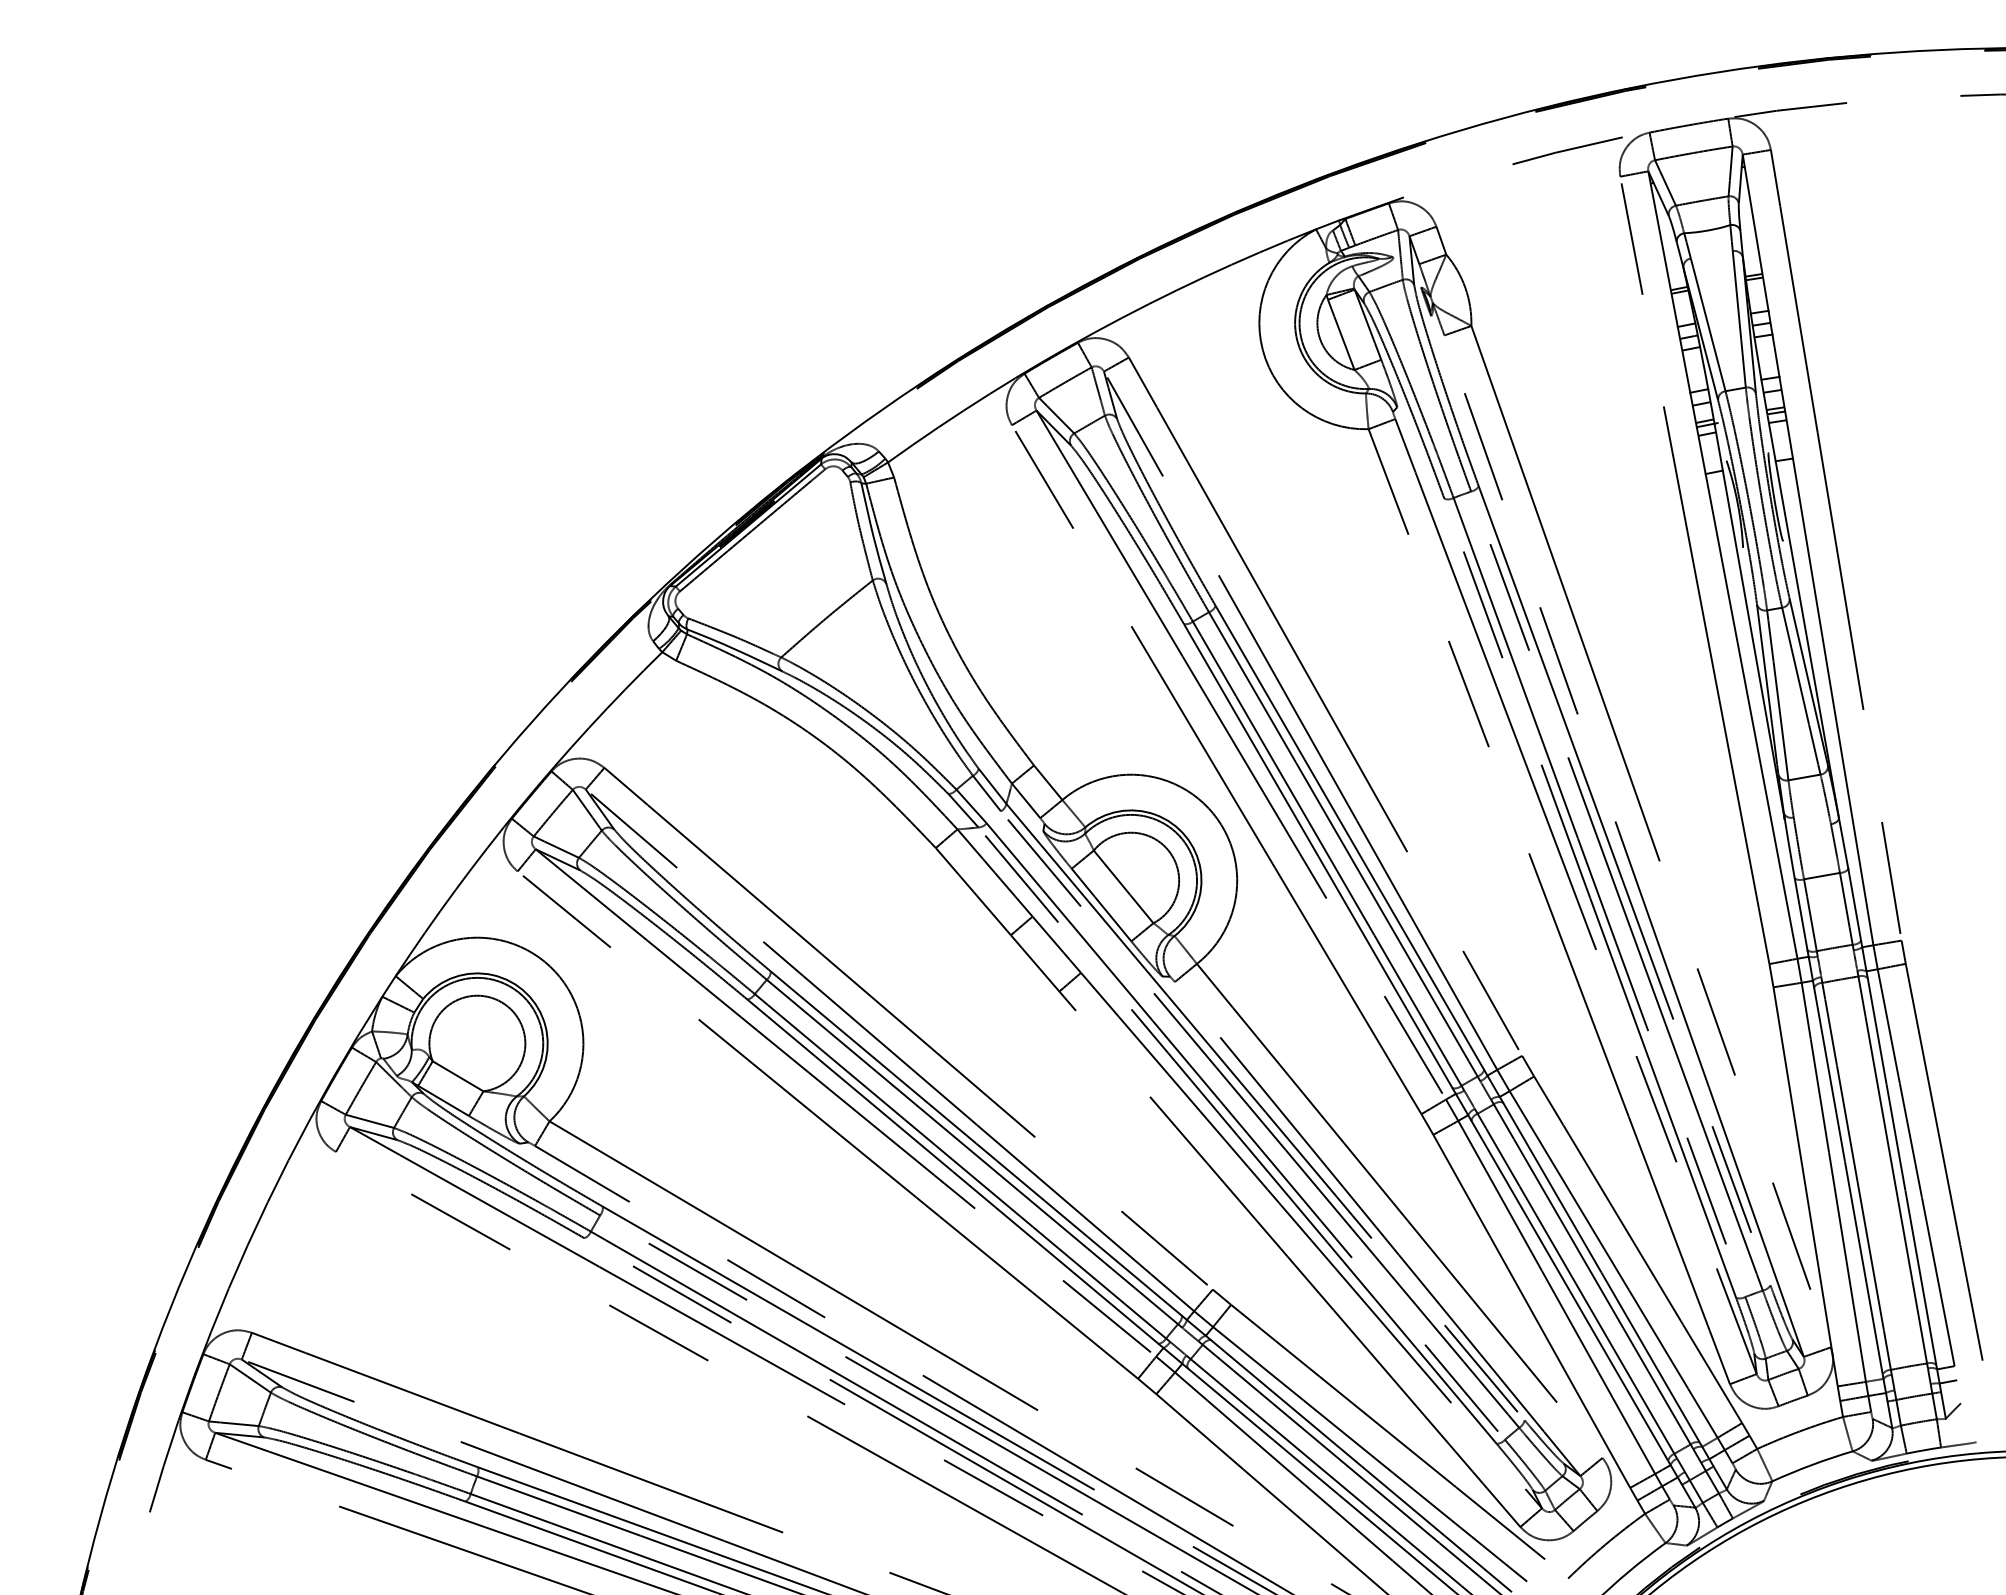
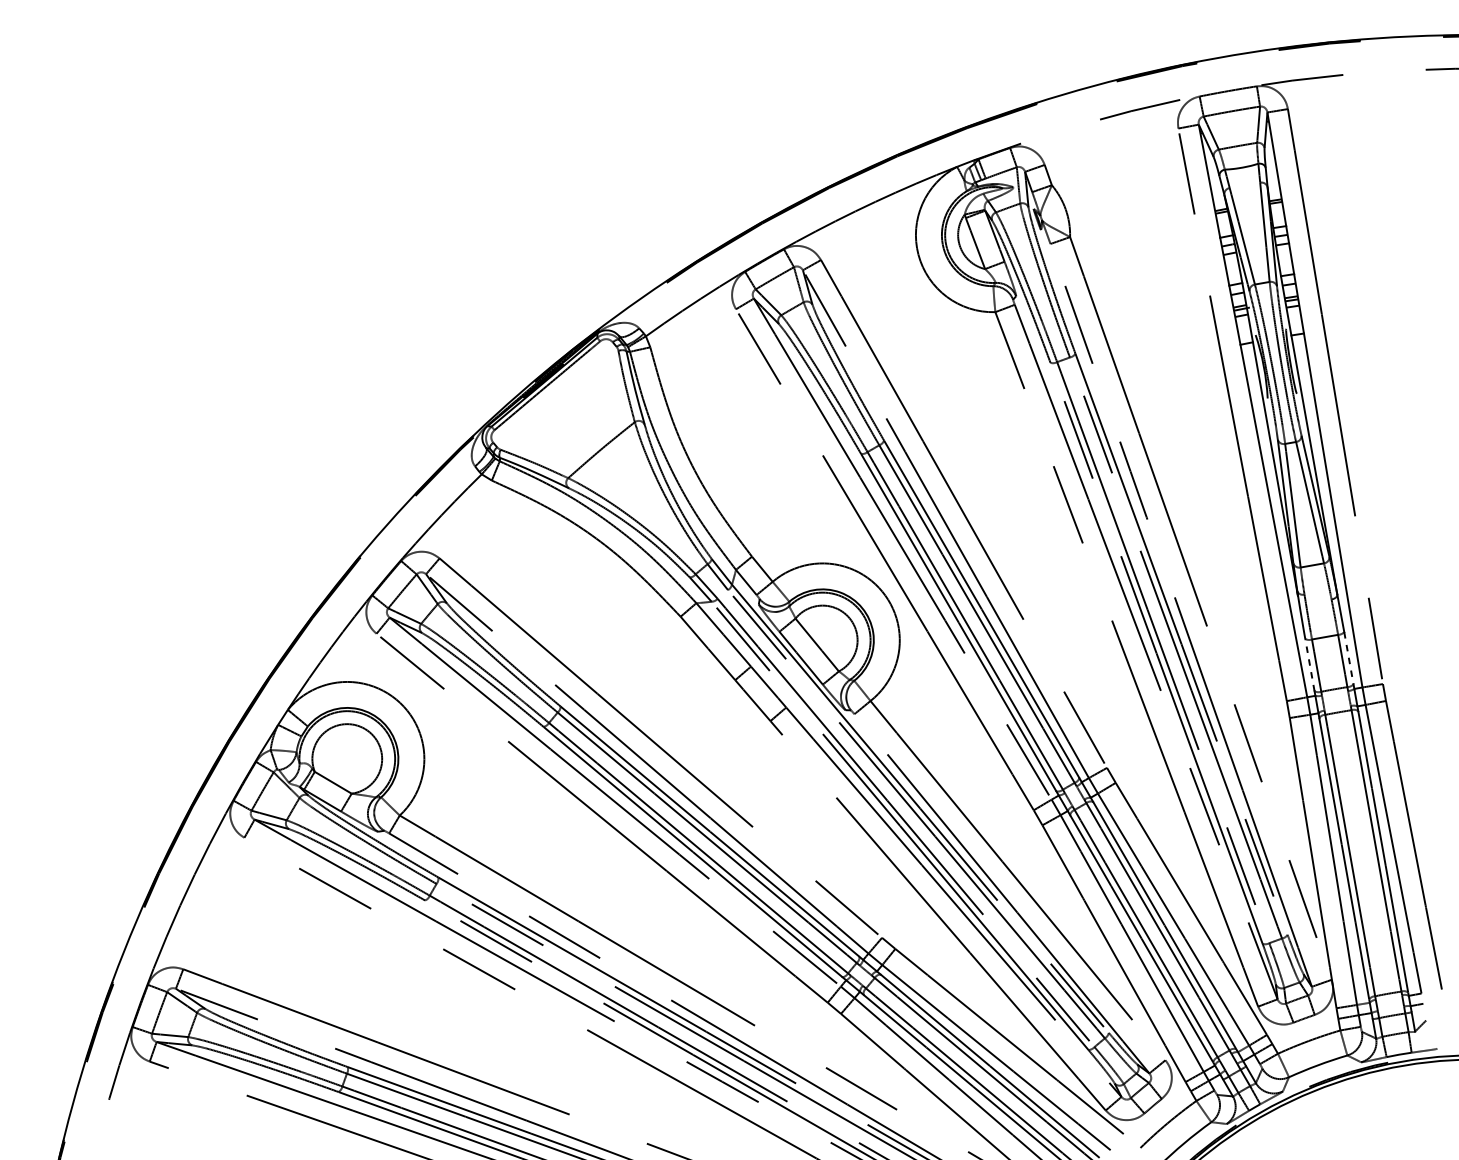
line: (1854, 905) -> (1348, 658), solid -> dashed
line: (1801, 914) -> (1310, 665), solid -> dashed

